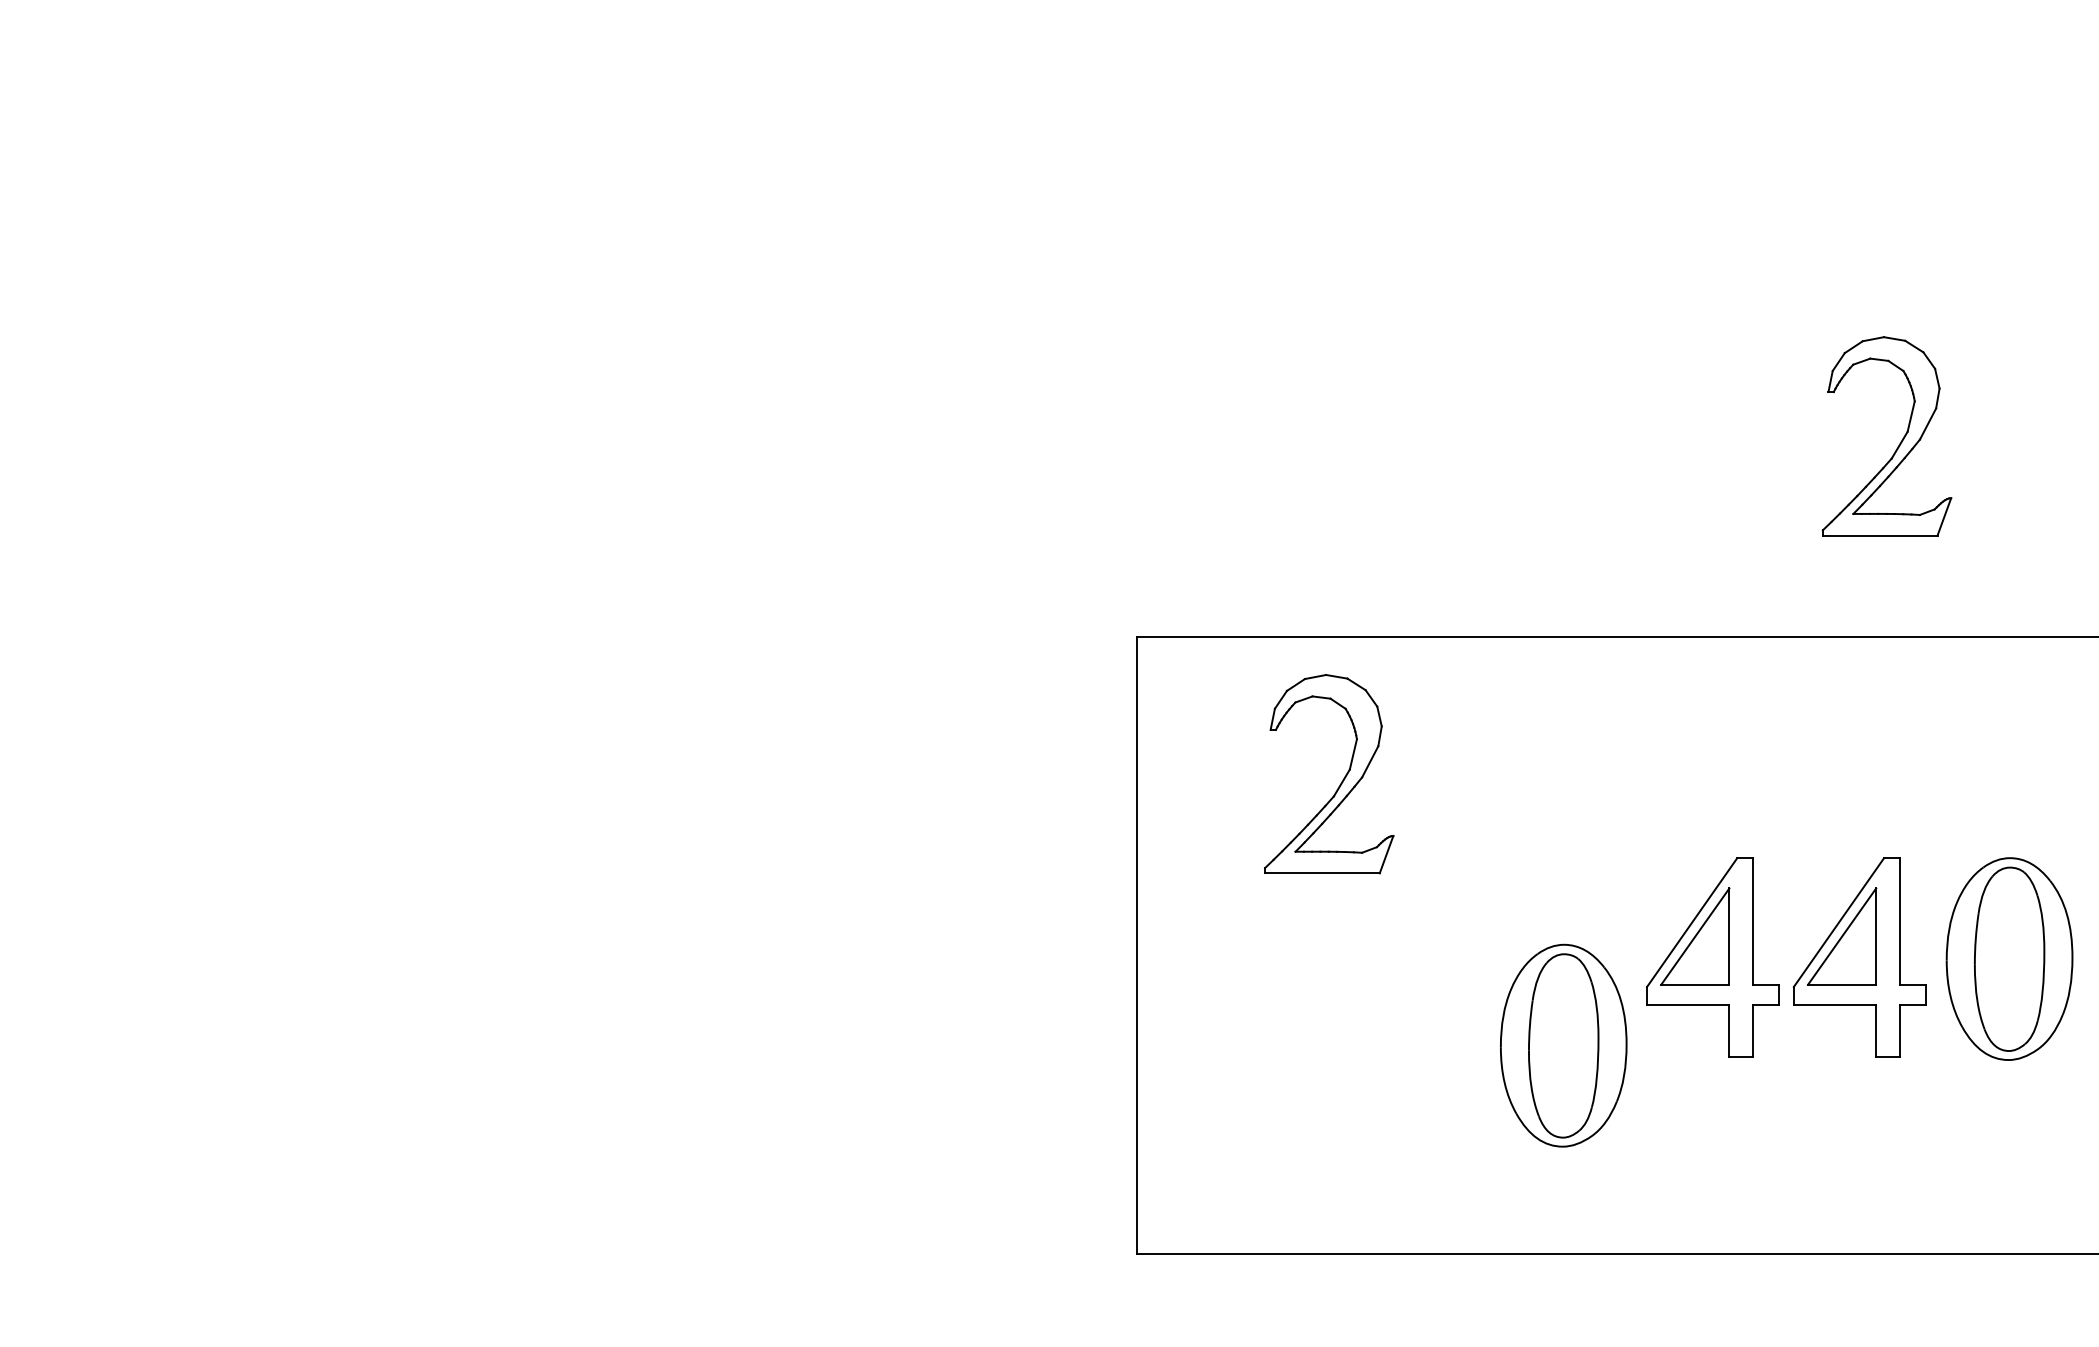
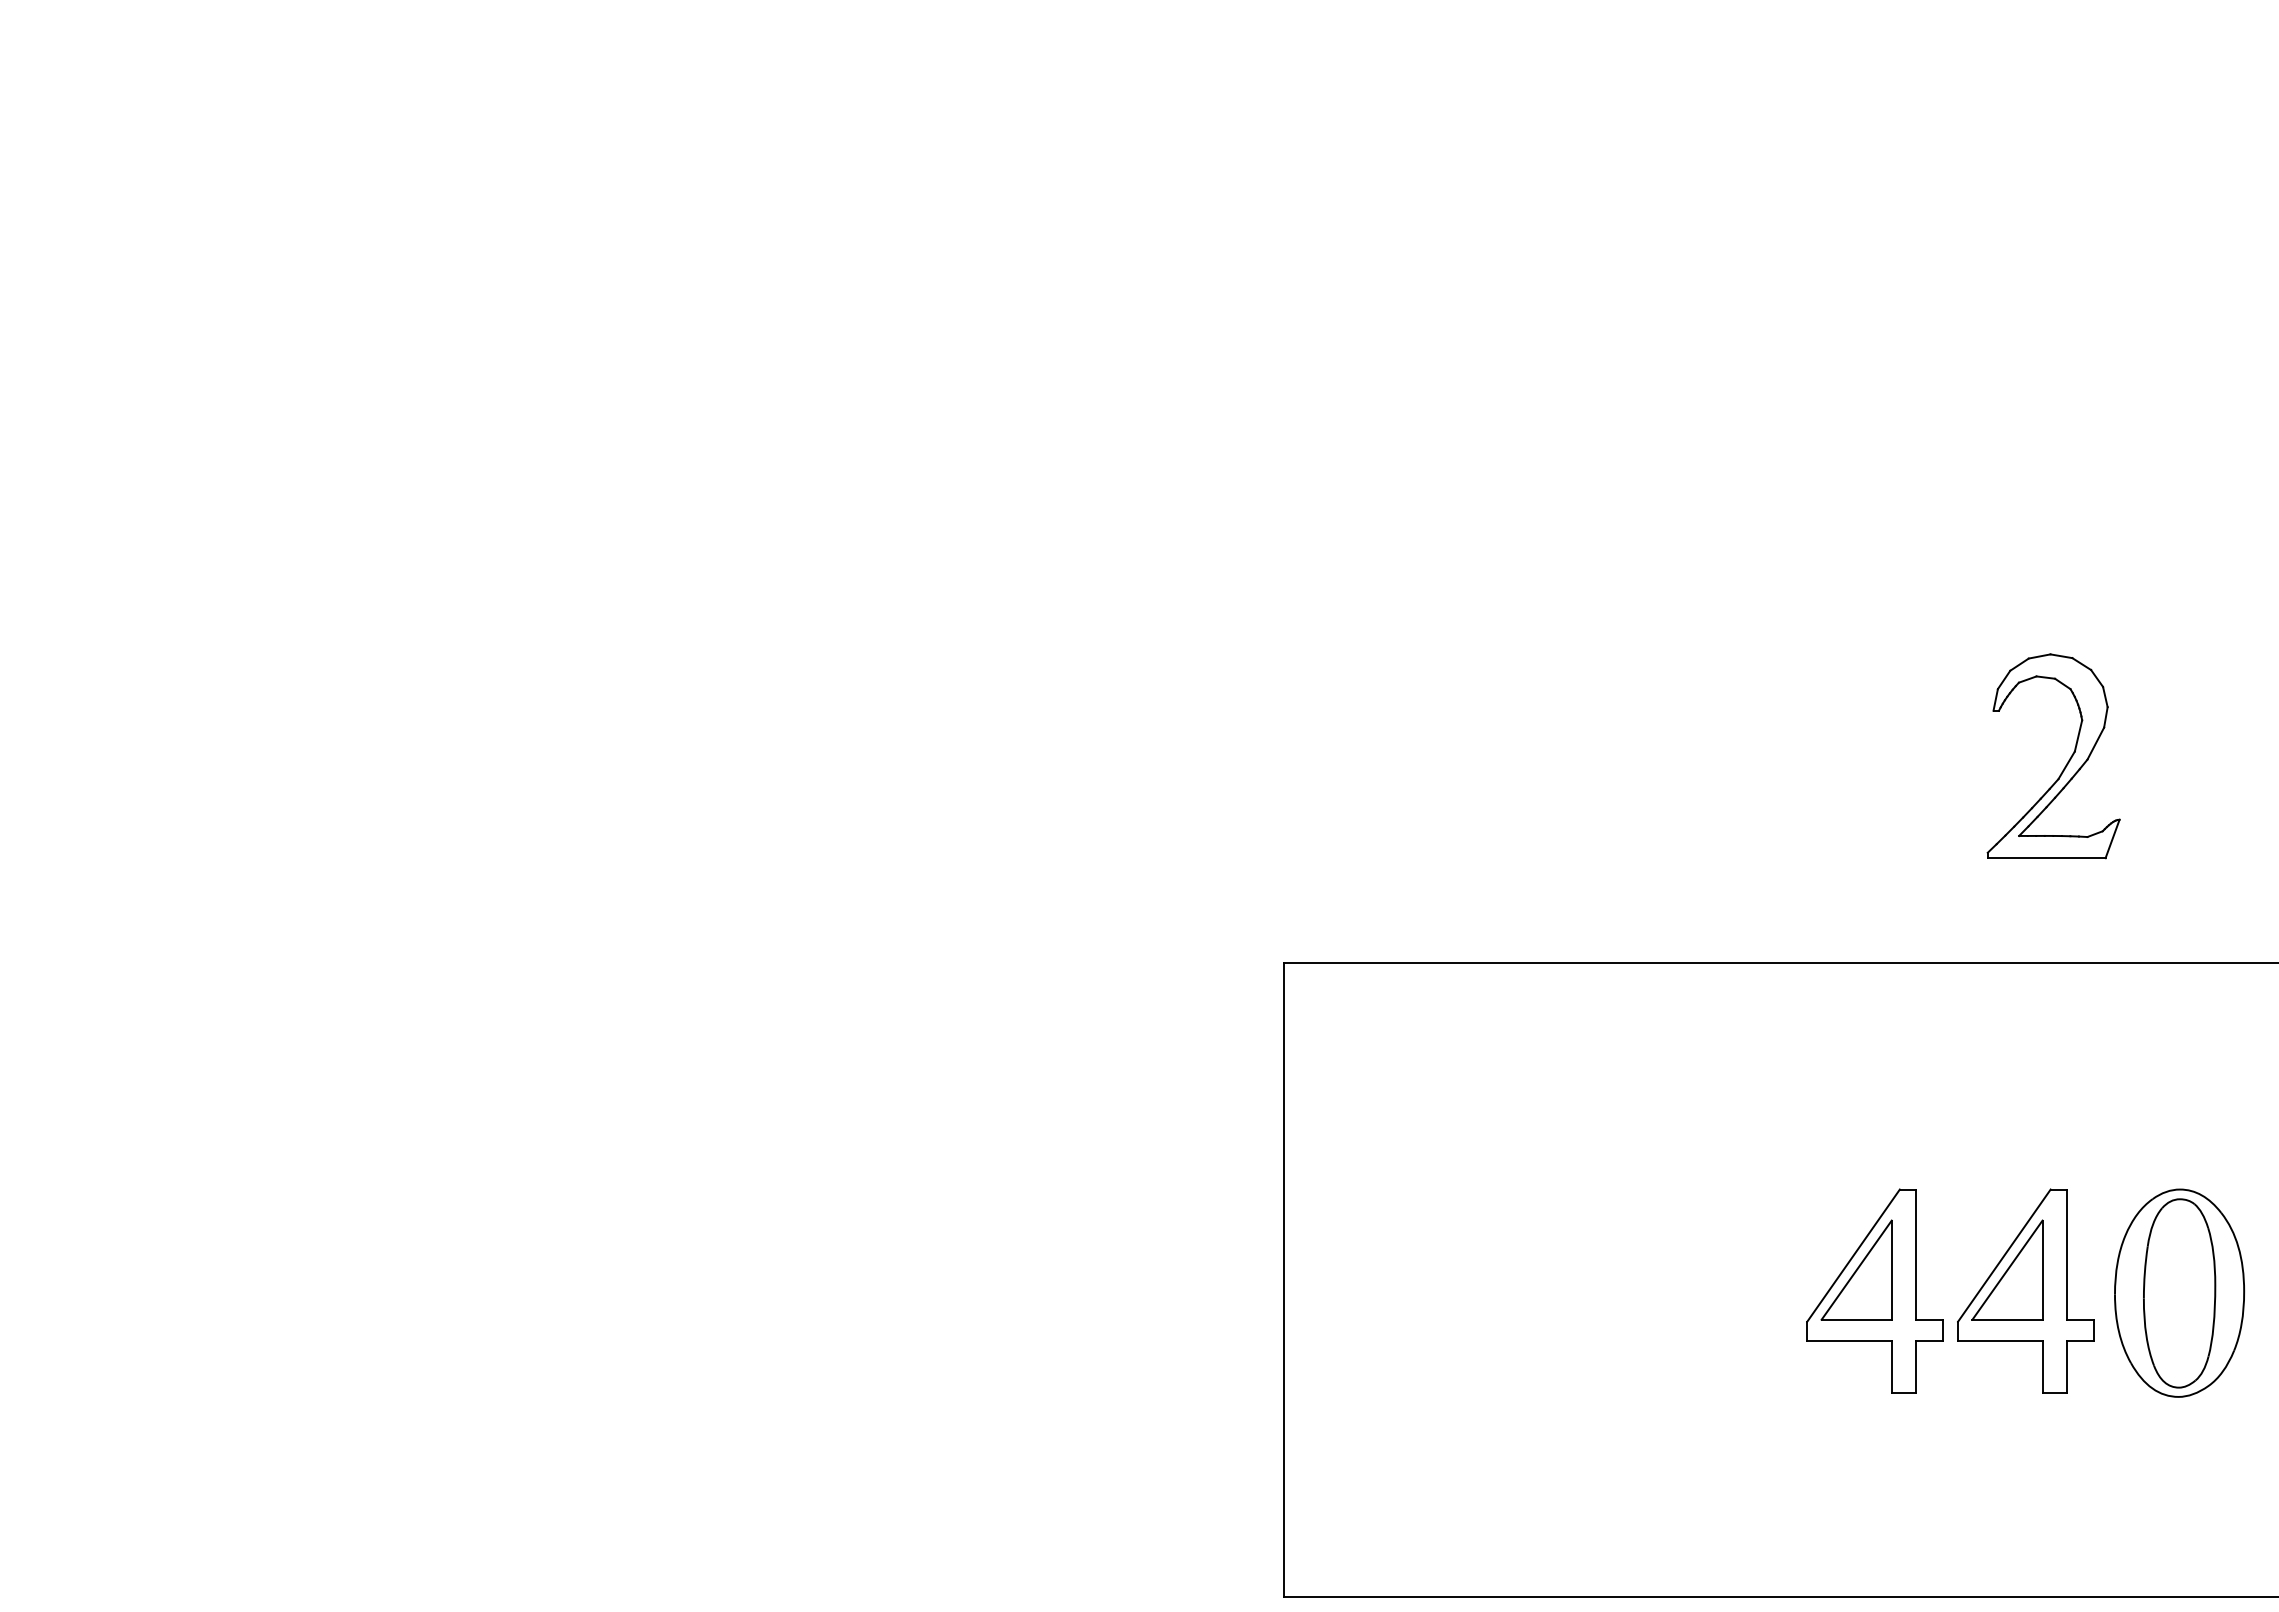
part: (1341, 781) -> (1493, 1110), removed
part: (1563, 1045) -> (1721, 1381), removed

